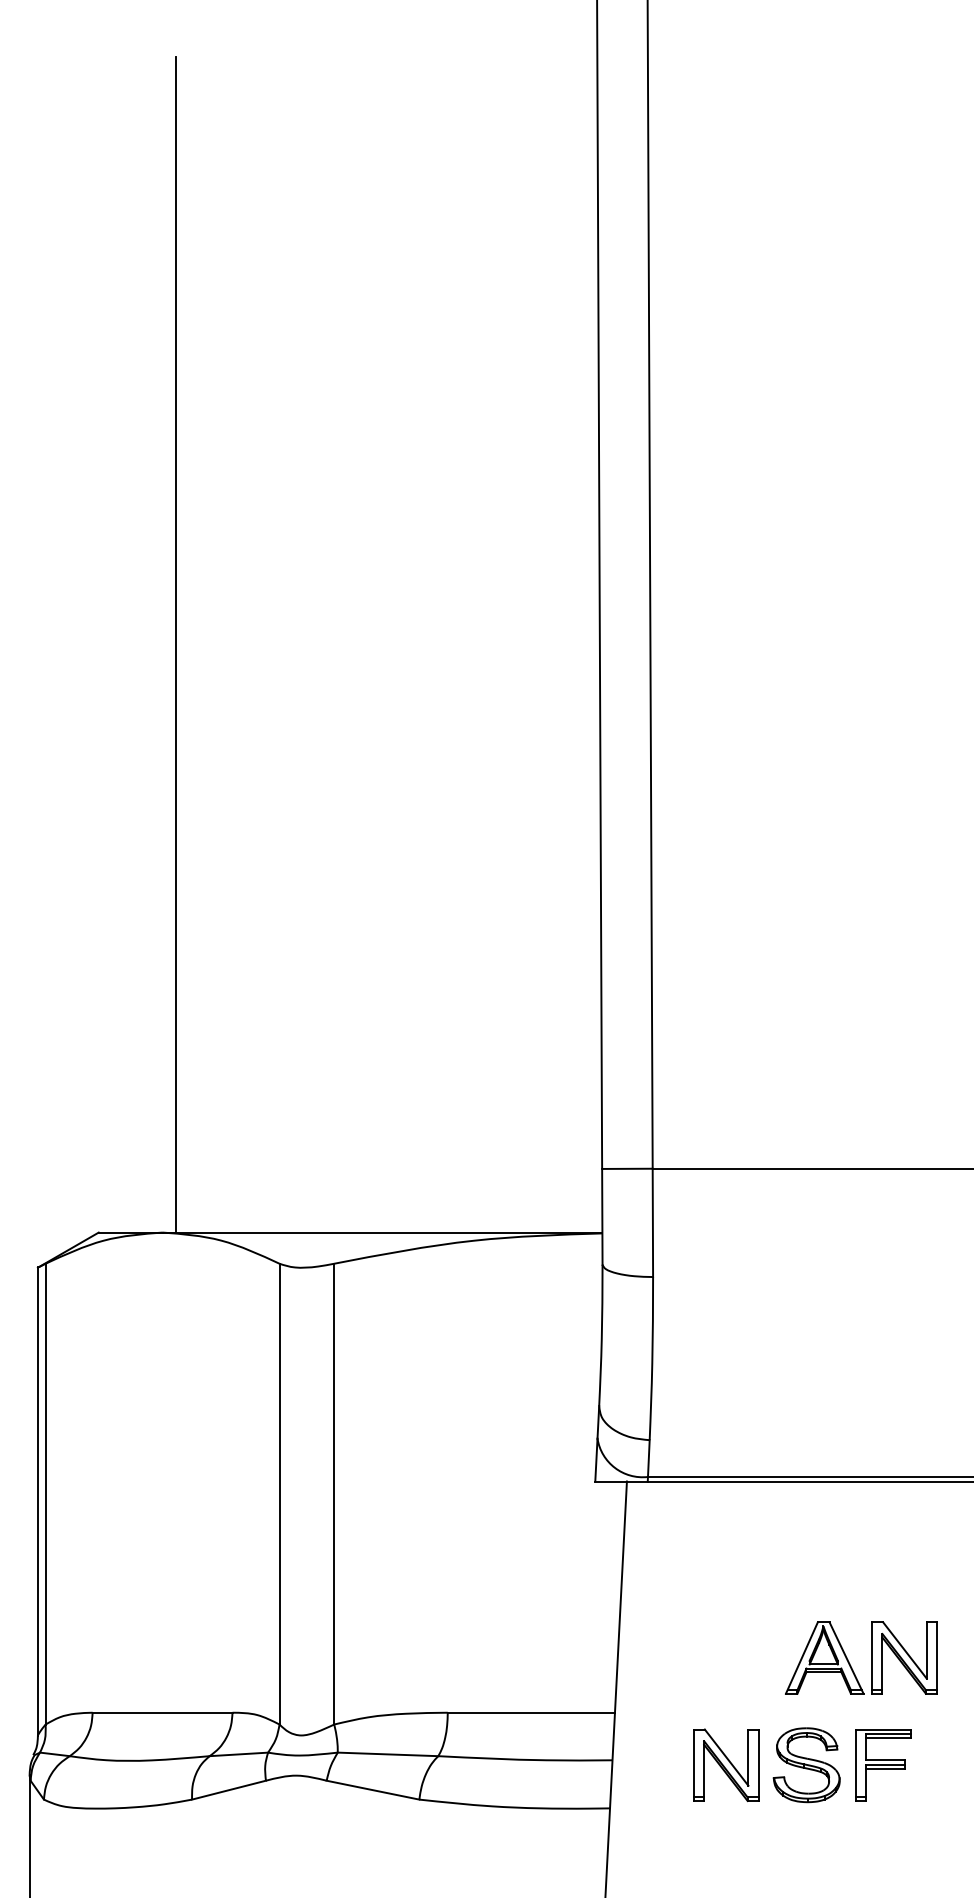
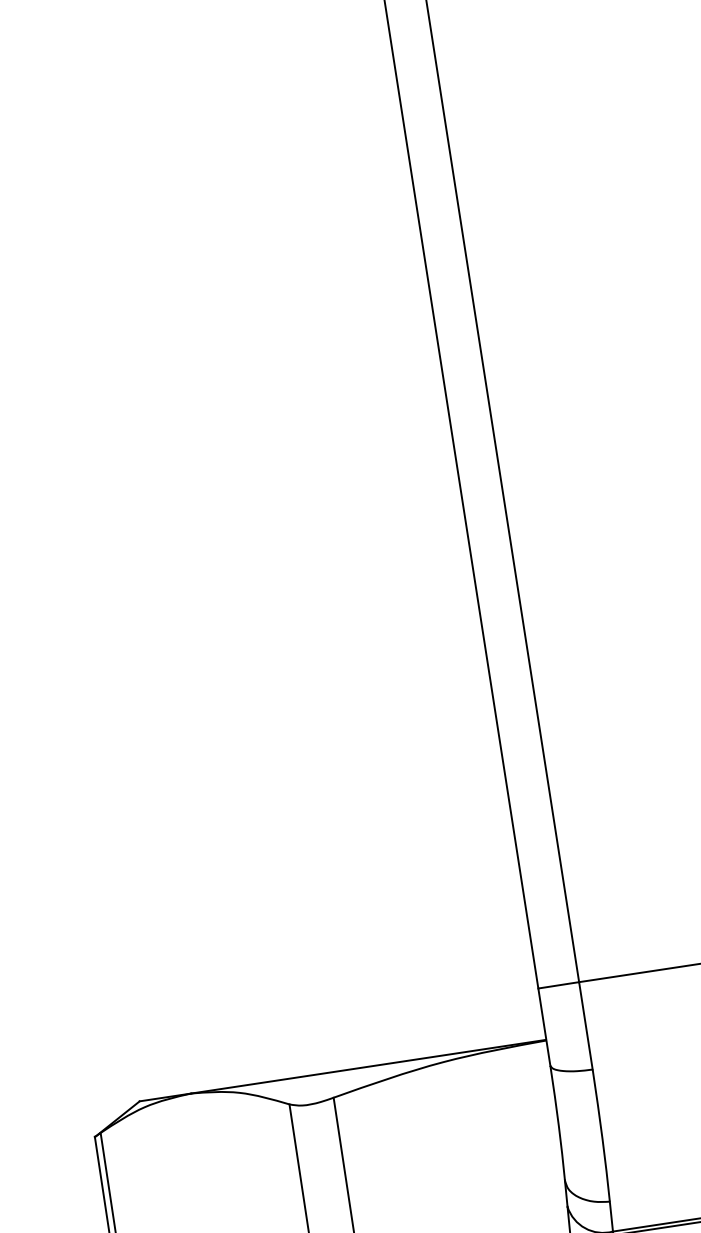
line: (175, 644) -> (129, 617), removed

